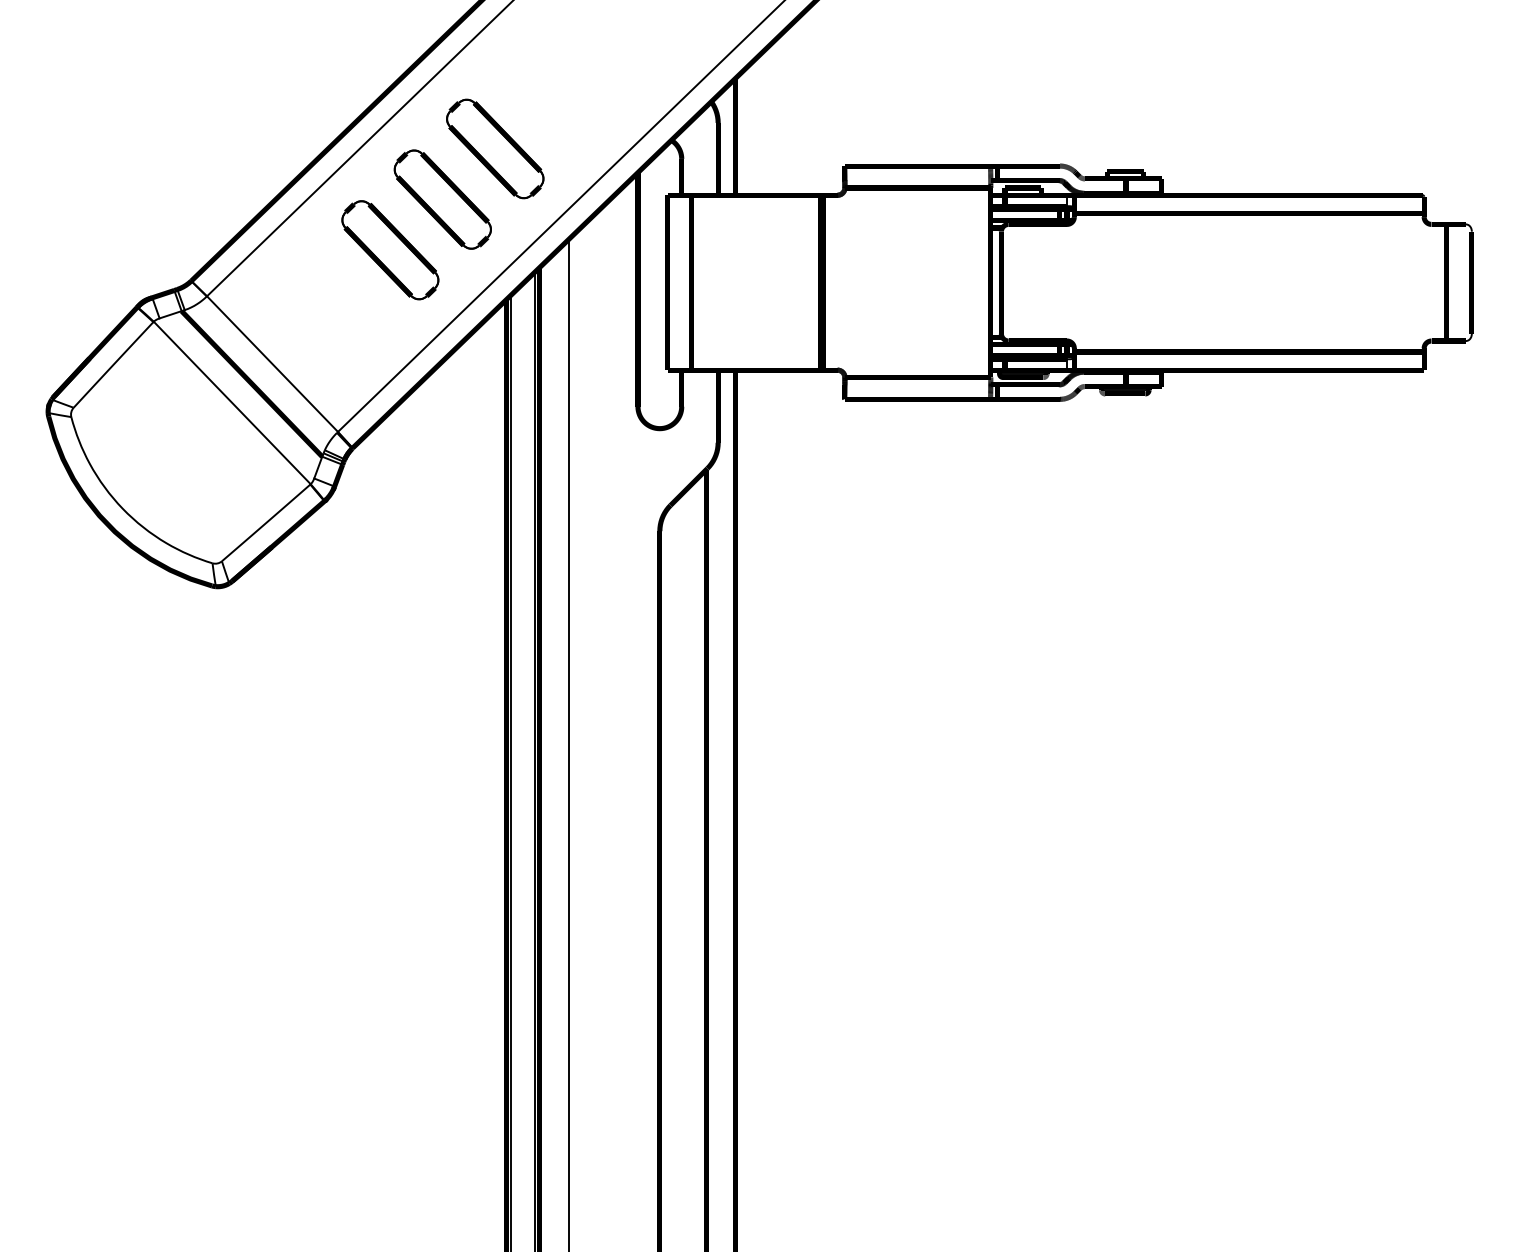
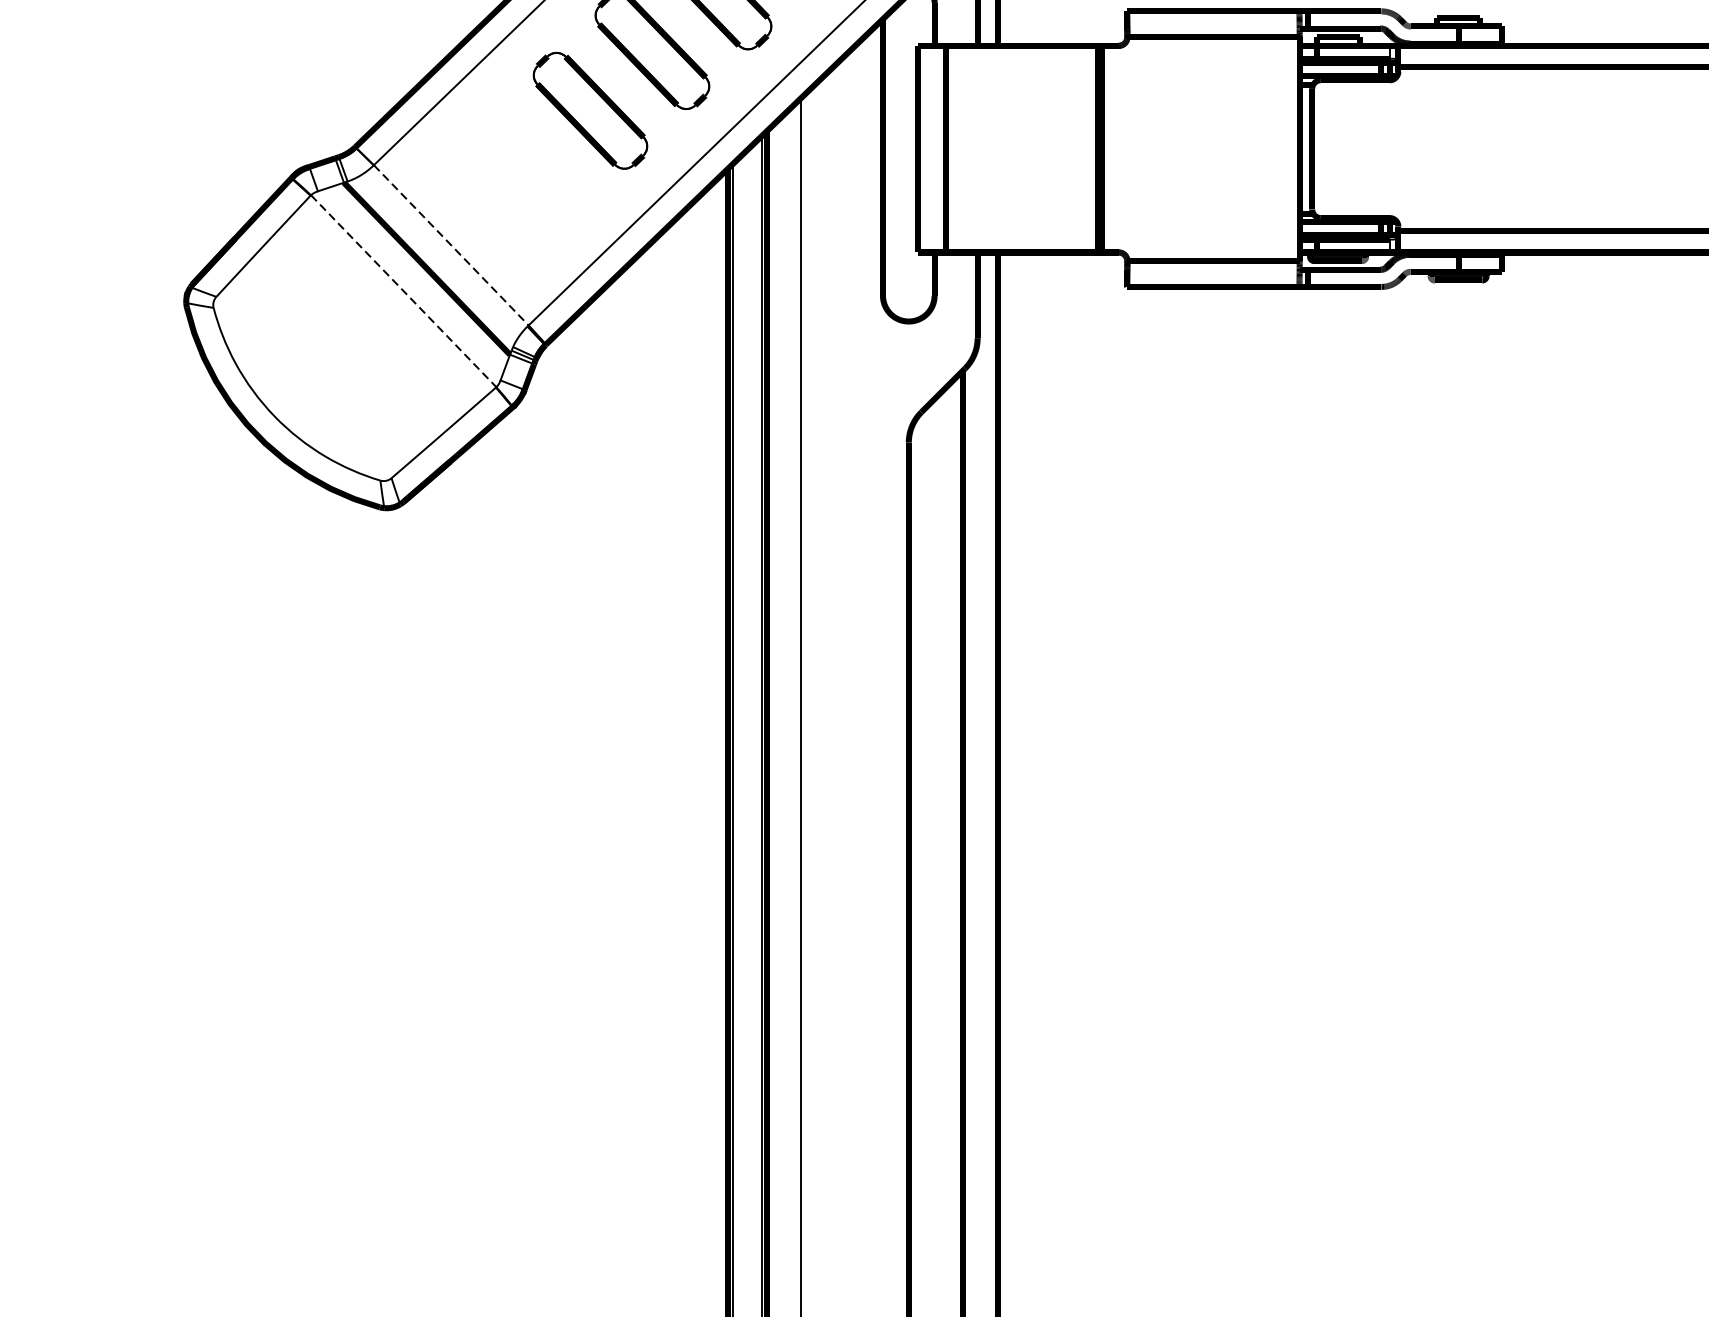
line: (272, 364) -> (451, 245), solid -> dashed
line: (232, 402) -> (404, 290), solid -> dashed

